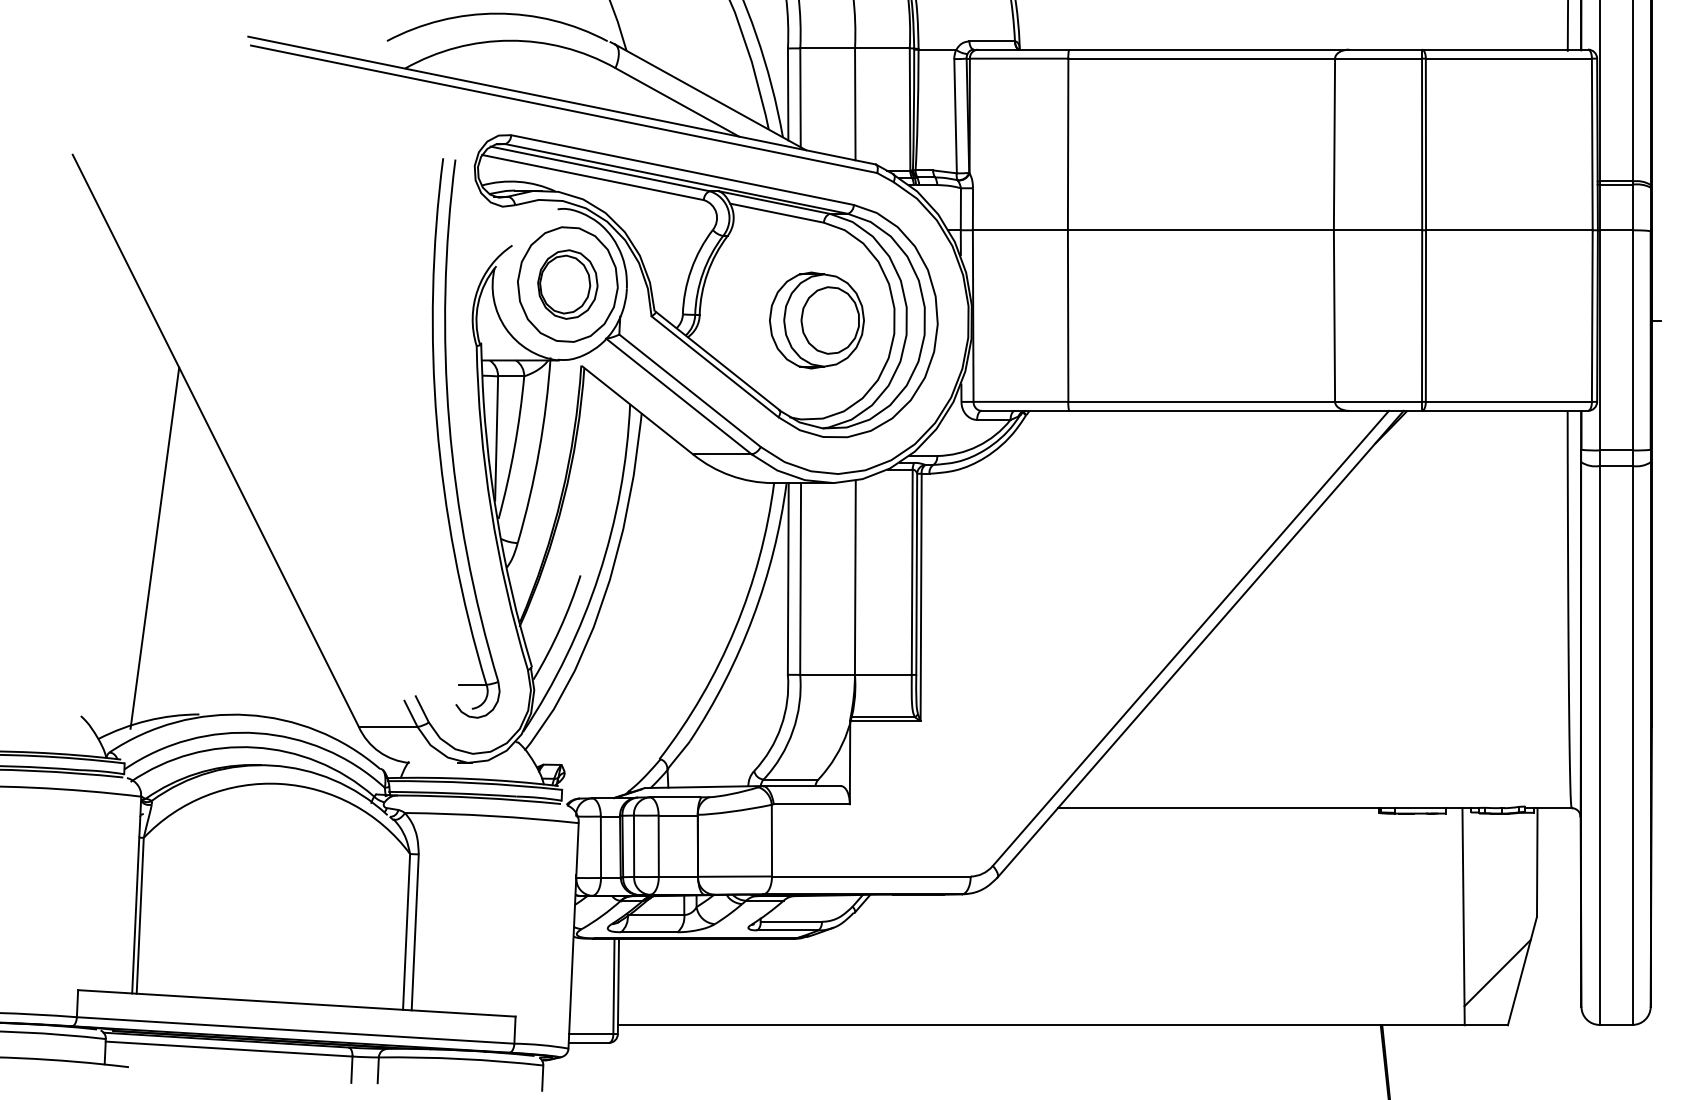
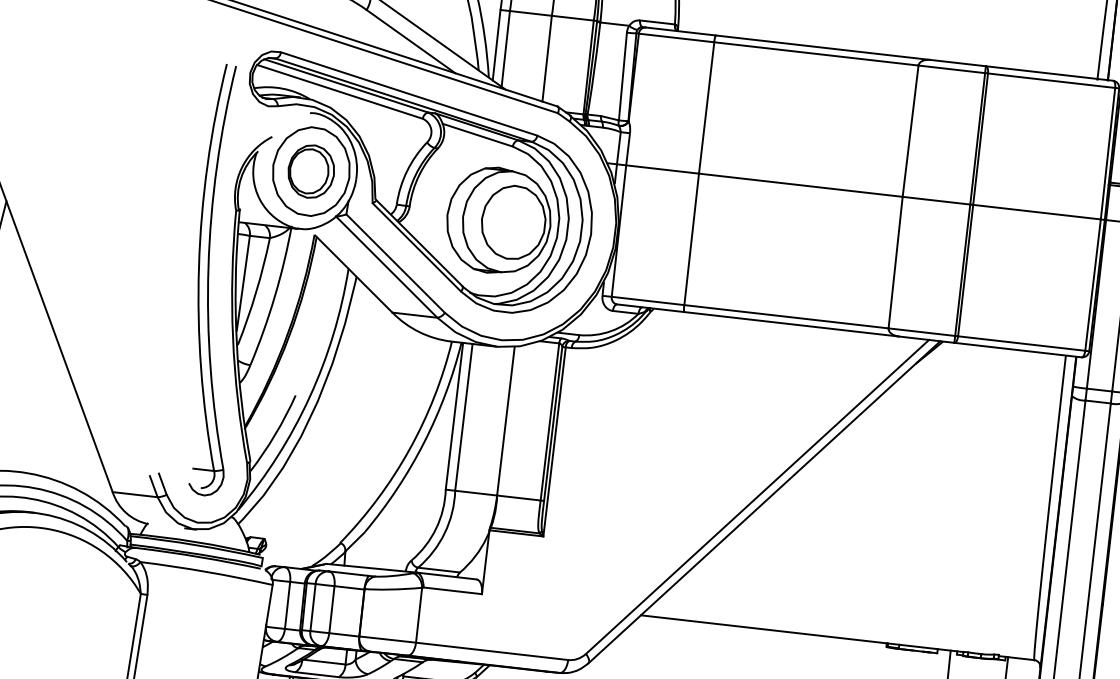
part: (816, 320) -> (498, 220), size x1.43

